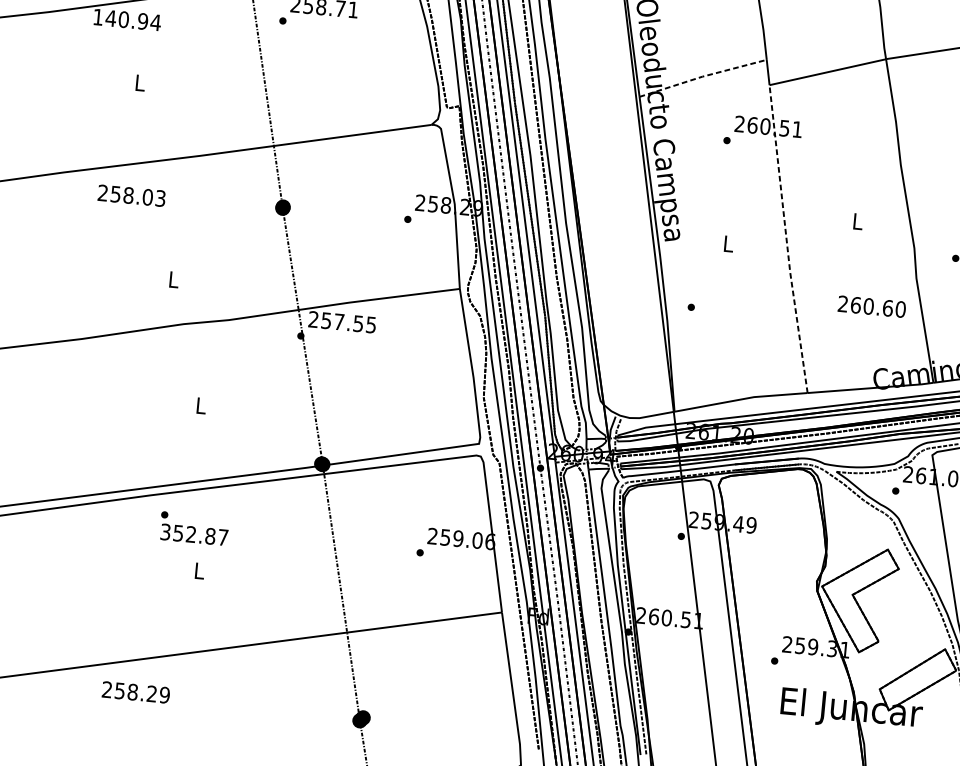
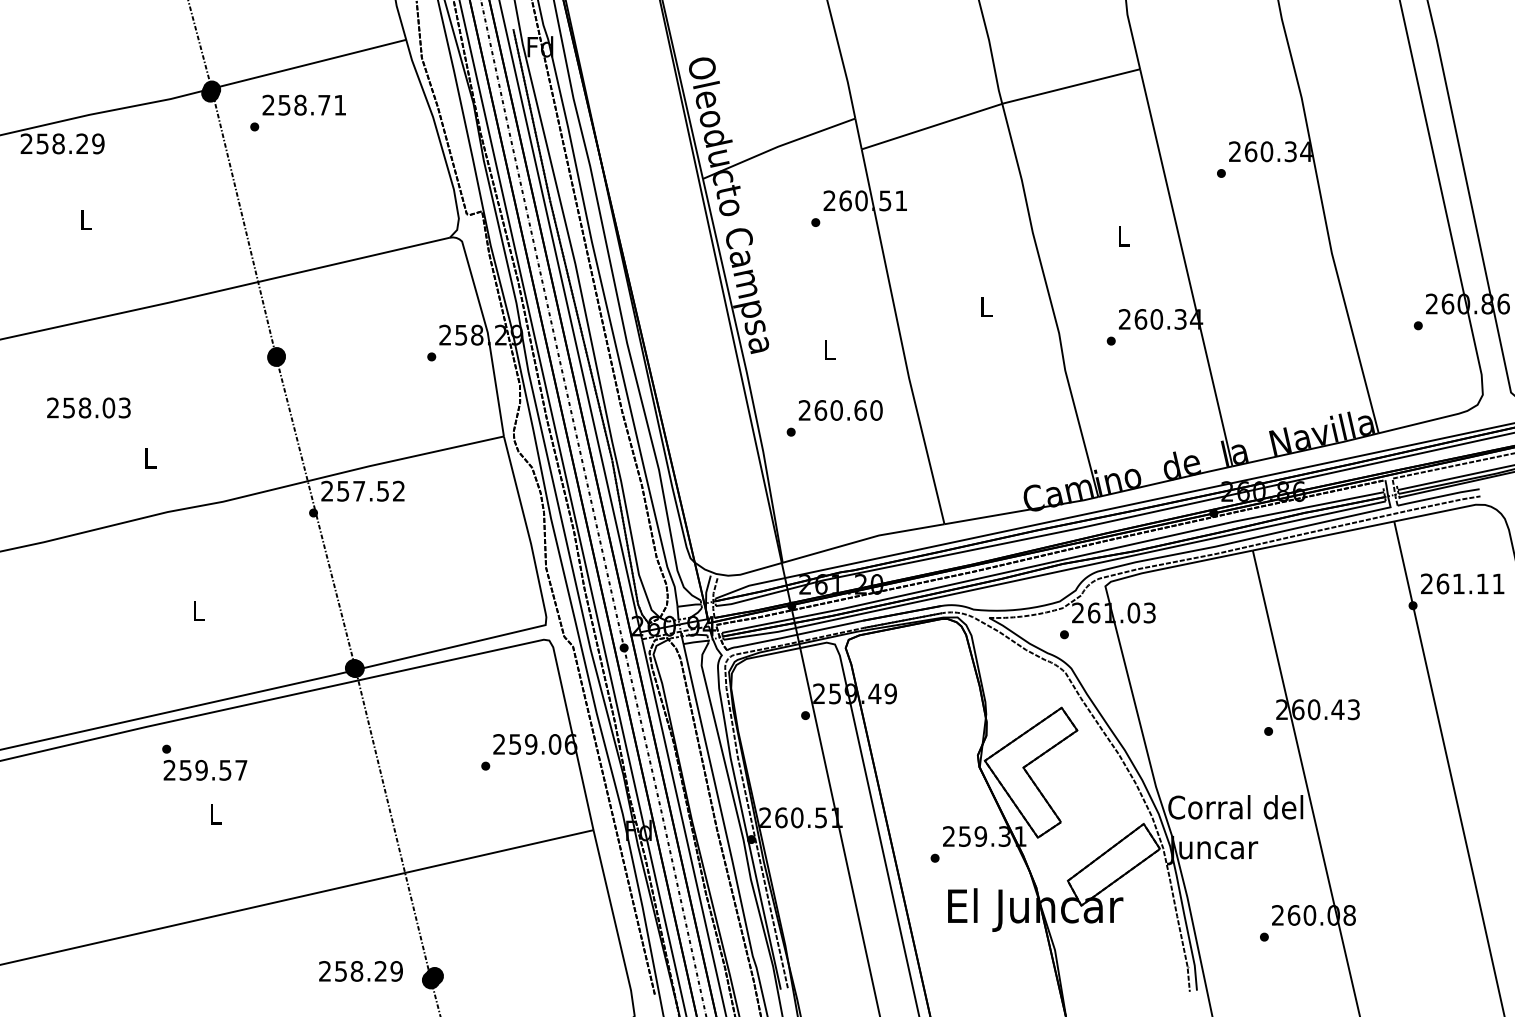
text: (127, 19) -> (62, 143), 140.94 -> 258.29
line: (702, 76) -> (778, 146), dashed -> solid
text: (131, 195) -> (88, 407), moved
line: (786, 240) -> (900, 338), dashed -> solid
text: (871, 306) -> (840, 410), moved
text: (370, 324) -> (398, 490), 257.55 -> 257.52
text: (188, 533) -> (197, 769), 352.87 -> 259.57
text: (135, 692) -> (360, 971), moved

